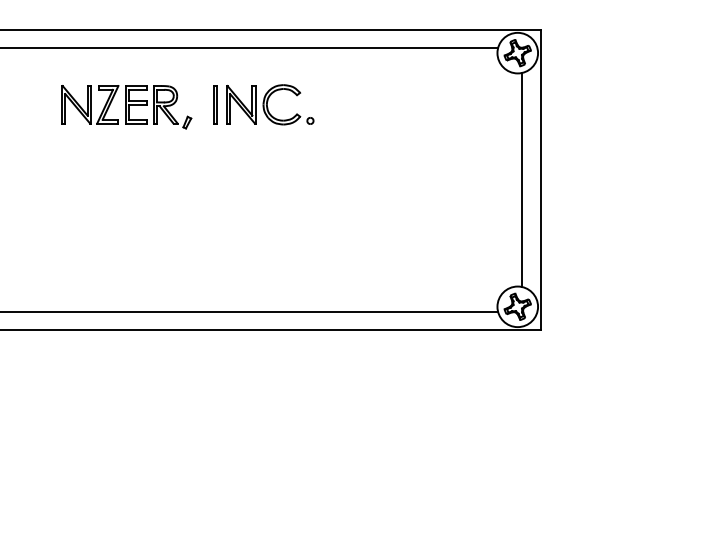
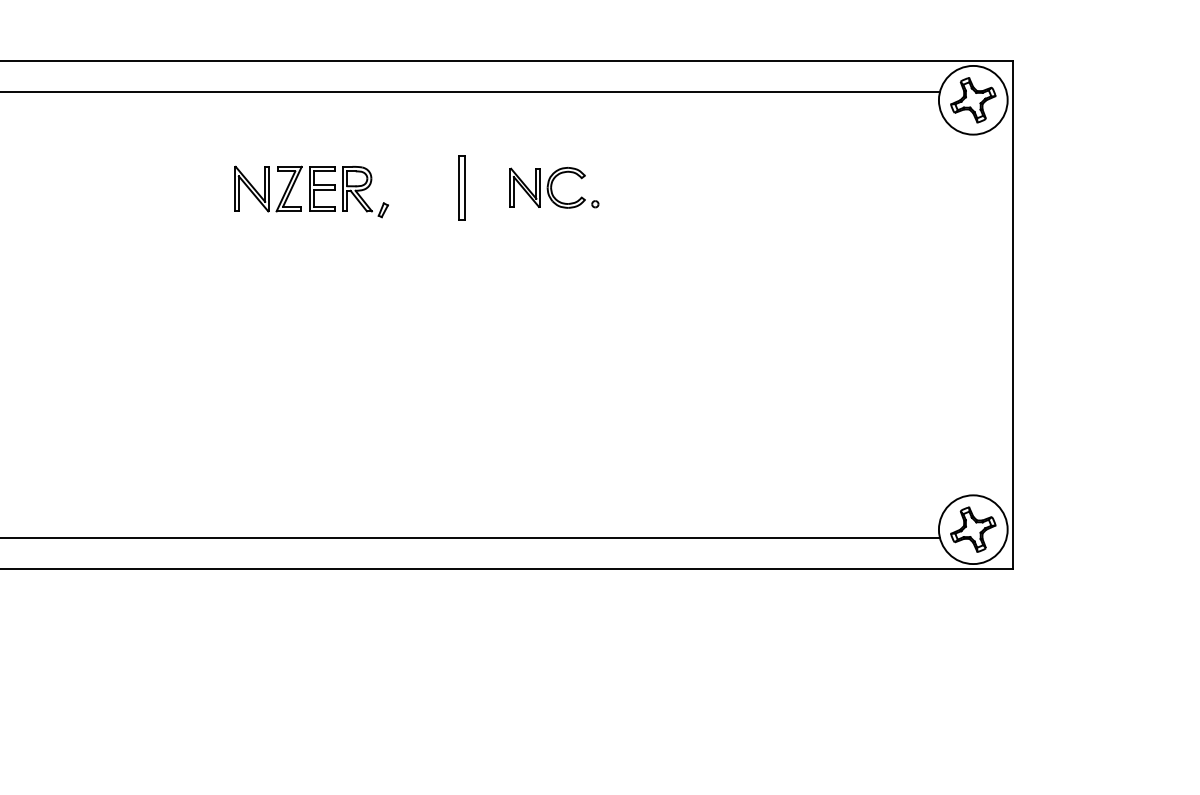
part: (270, 104) -> (554, 187), size x0.6
part: (126, 107) -> (311, 192), size x0.7
line: (522, 179) -> (981, 314), removed

